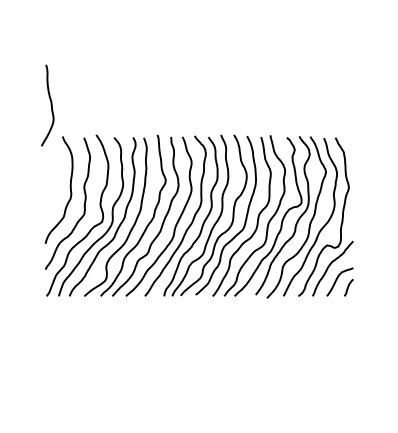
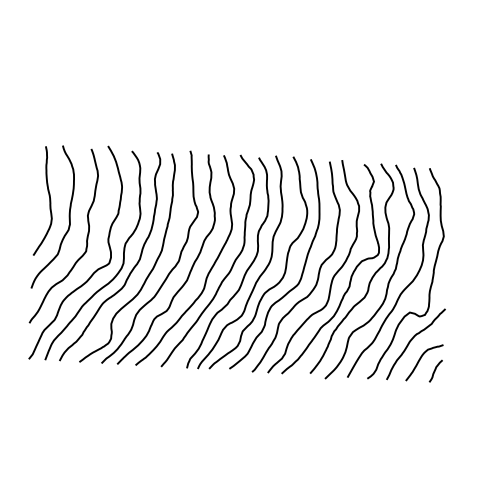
curve: (50, 105) -> (48, 201), moved

